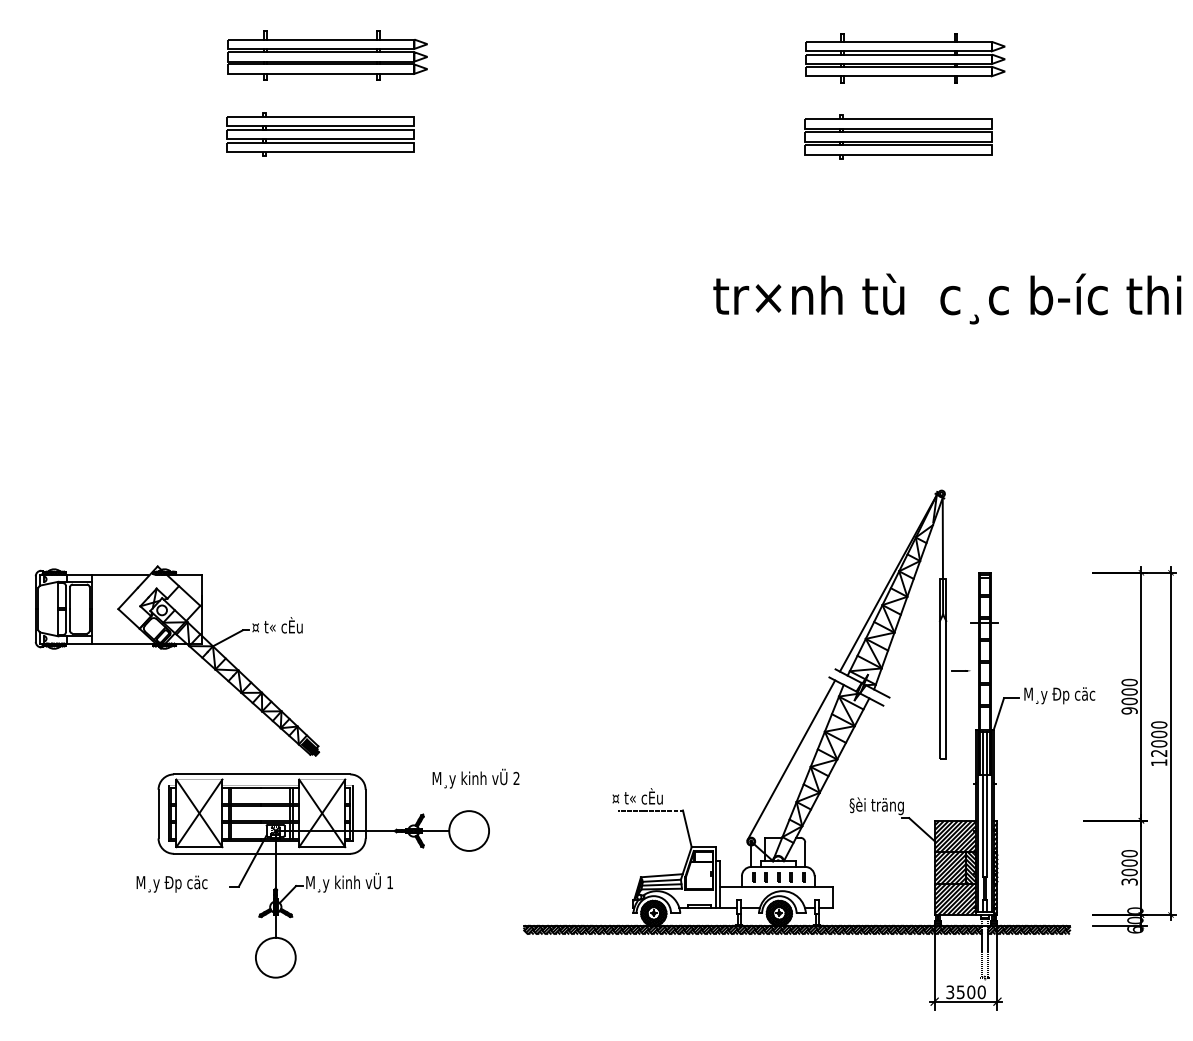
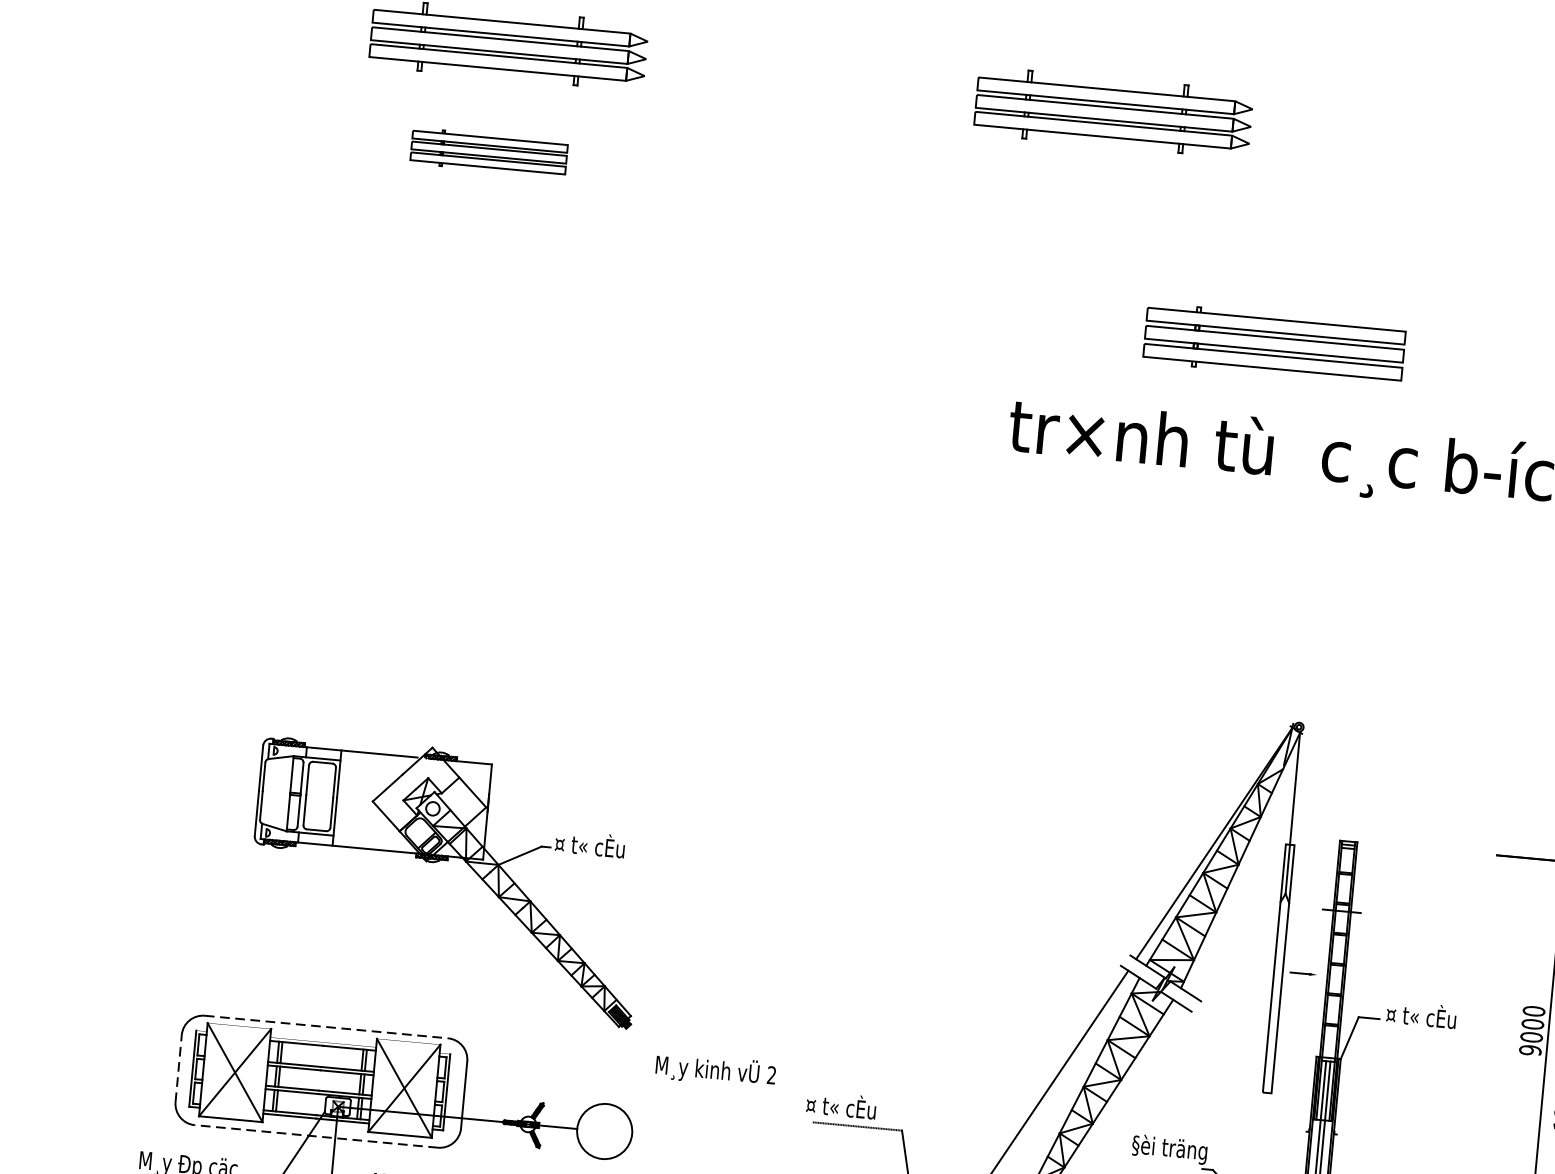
part: (905, 58) -> (1113, 113), moved
part: (320, 134) -> (488, 152), size x0.6
part: (898, 136) -> (1274, 343), moved
part: (174, 647) -> (445, 861), moved
text: (1059, 694) -> (1435, 1018), M¸y Ðp cäc -> ¤ t« cÈu
line: (262, 774) -> (327, 1027), solid -> dashed
text: (475, 778) -> (715, 1070), moved
line: (158, 813) -> (178, 1067), solid -> dashed
line: (261, 853) -> (315, 1135), solid -> dashed

